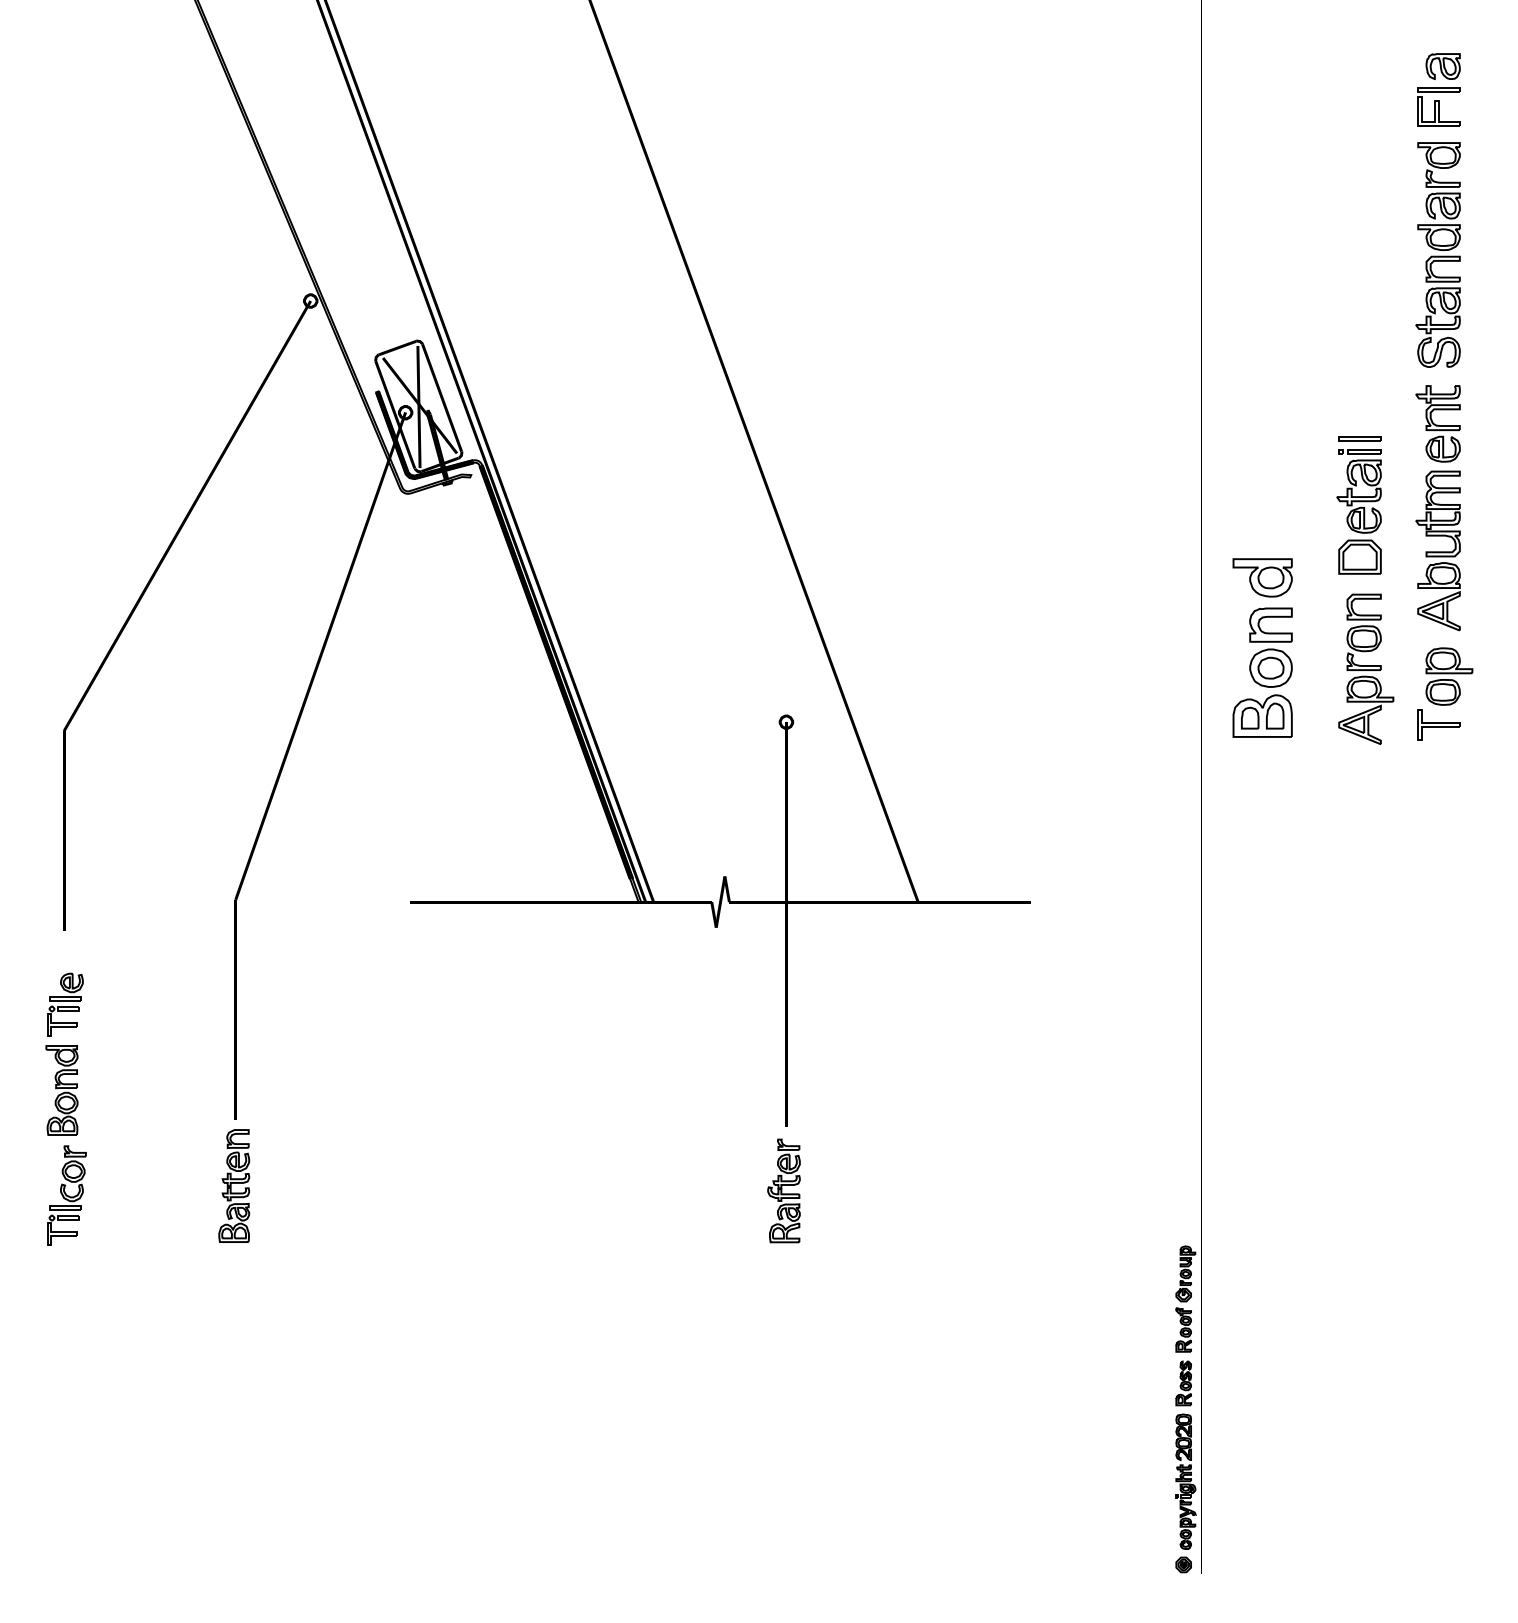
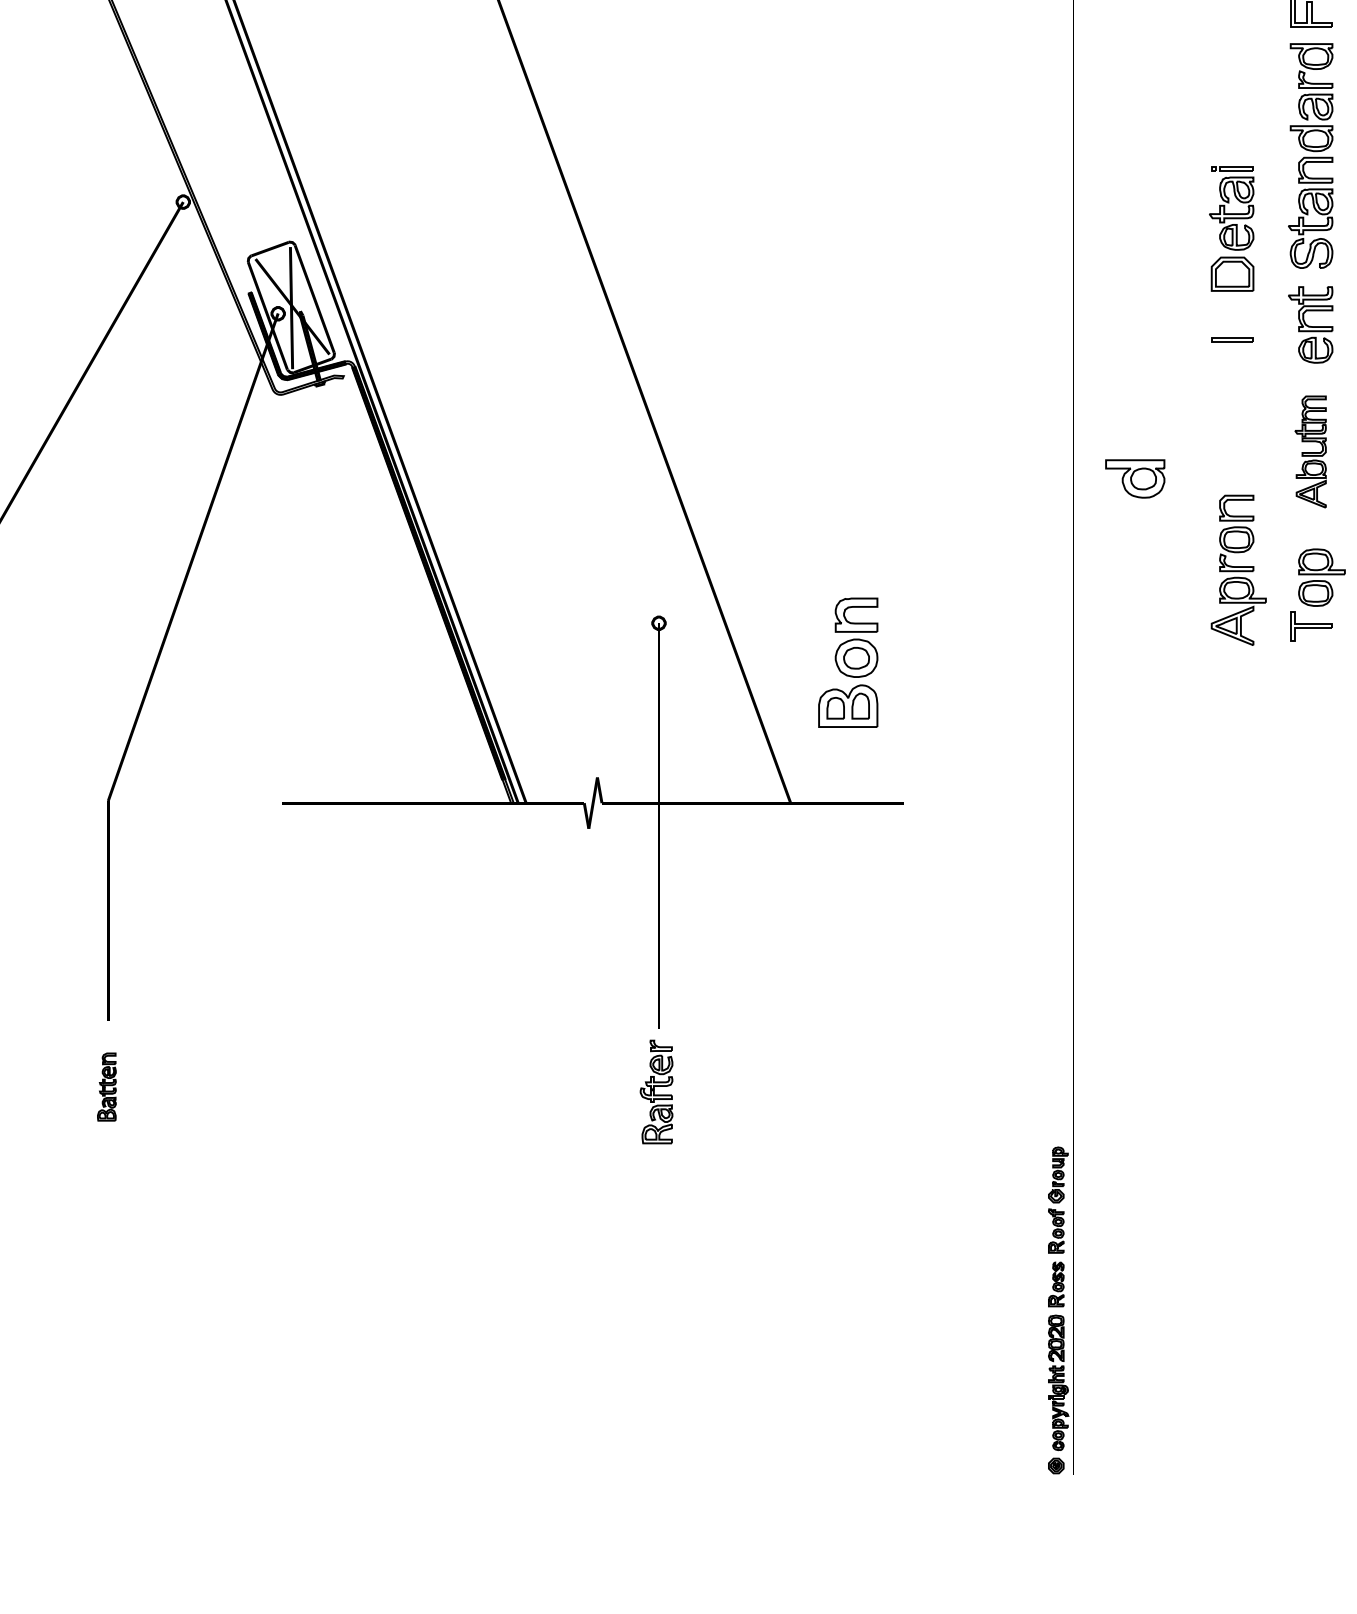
part: (1358, 511) -> (1231, 228), moved
part: (1437, 550) -> (1310, 451), size x0.7
part: (1262, 672) -> (848, 662), moved
part: (234, 1185) -> (107, 1086), size x0.6

